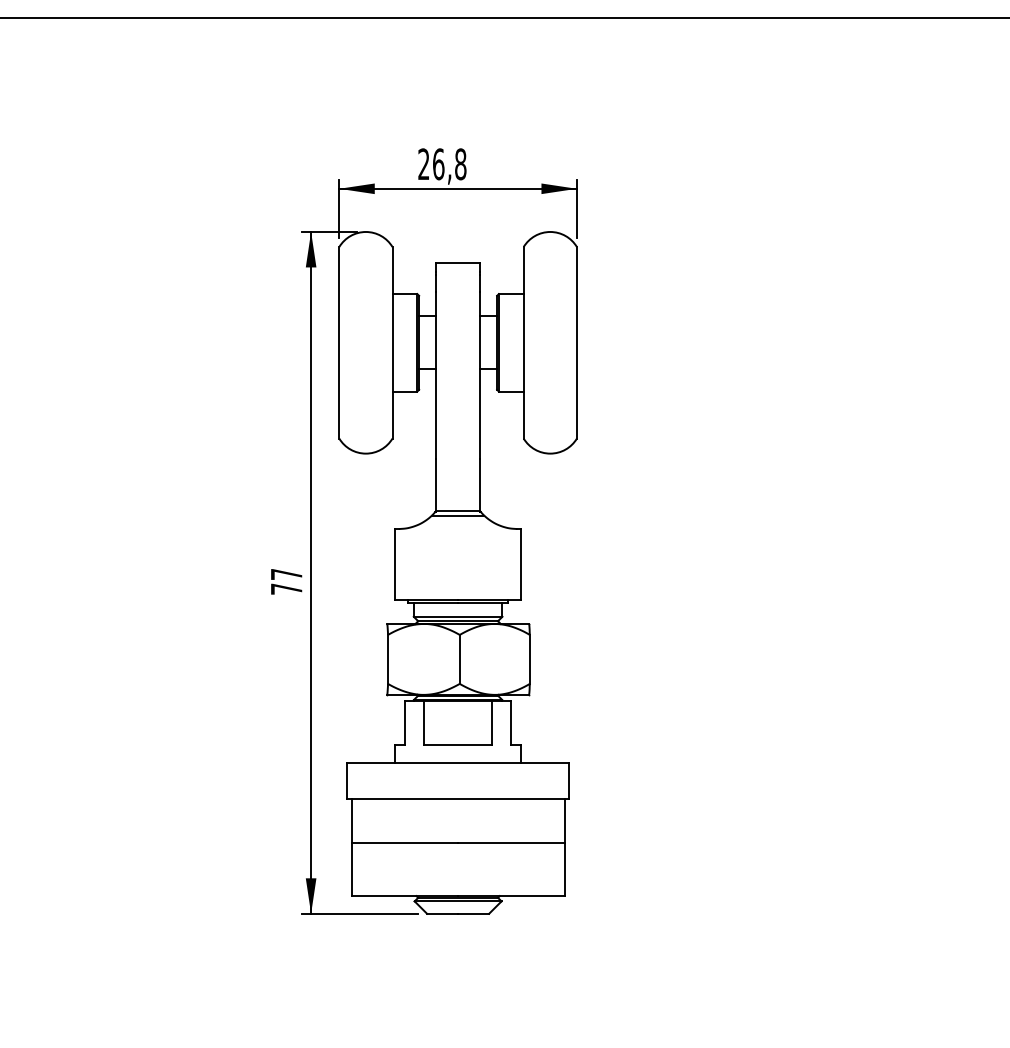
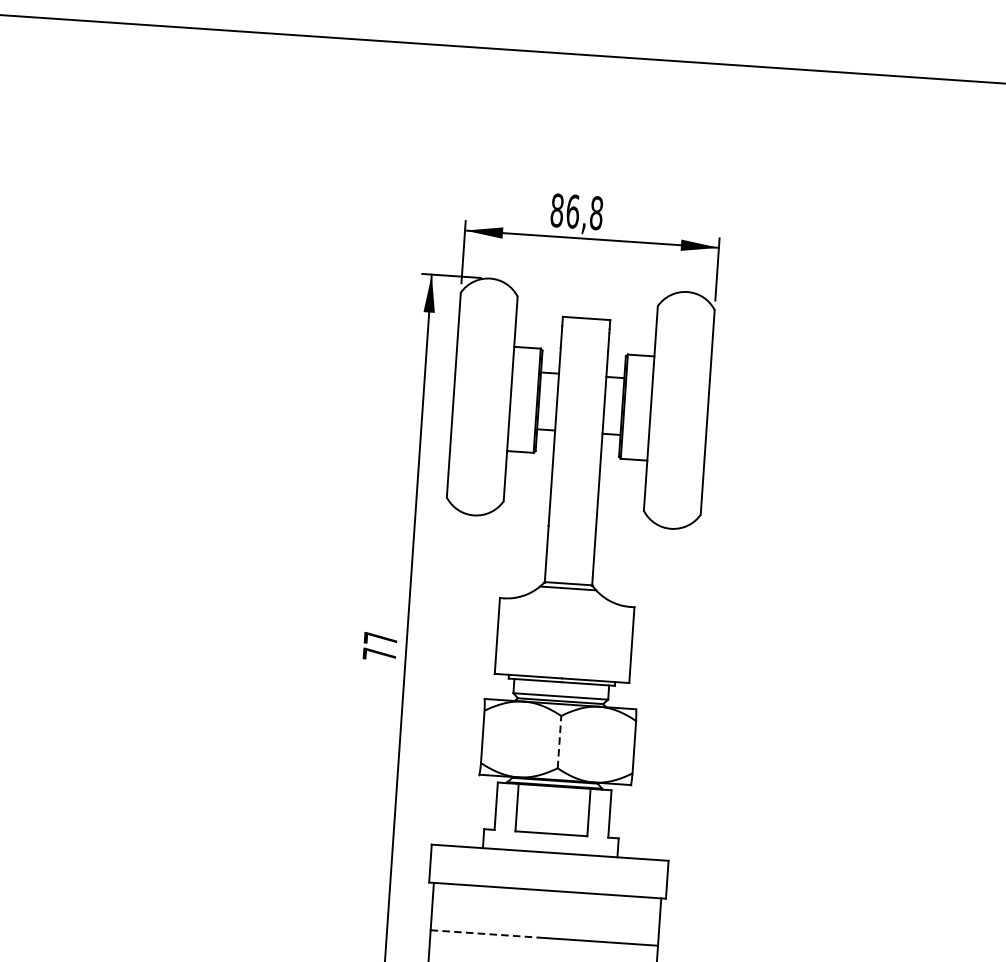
text: (423, 164) -> (556, 210), 26,8 -> 86,8
line: (459, 658) -> (559, 741), solid -> dashed
line: (405, 842) -> (488, 933), solid -> dashed

